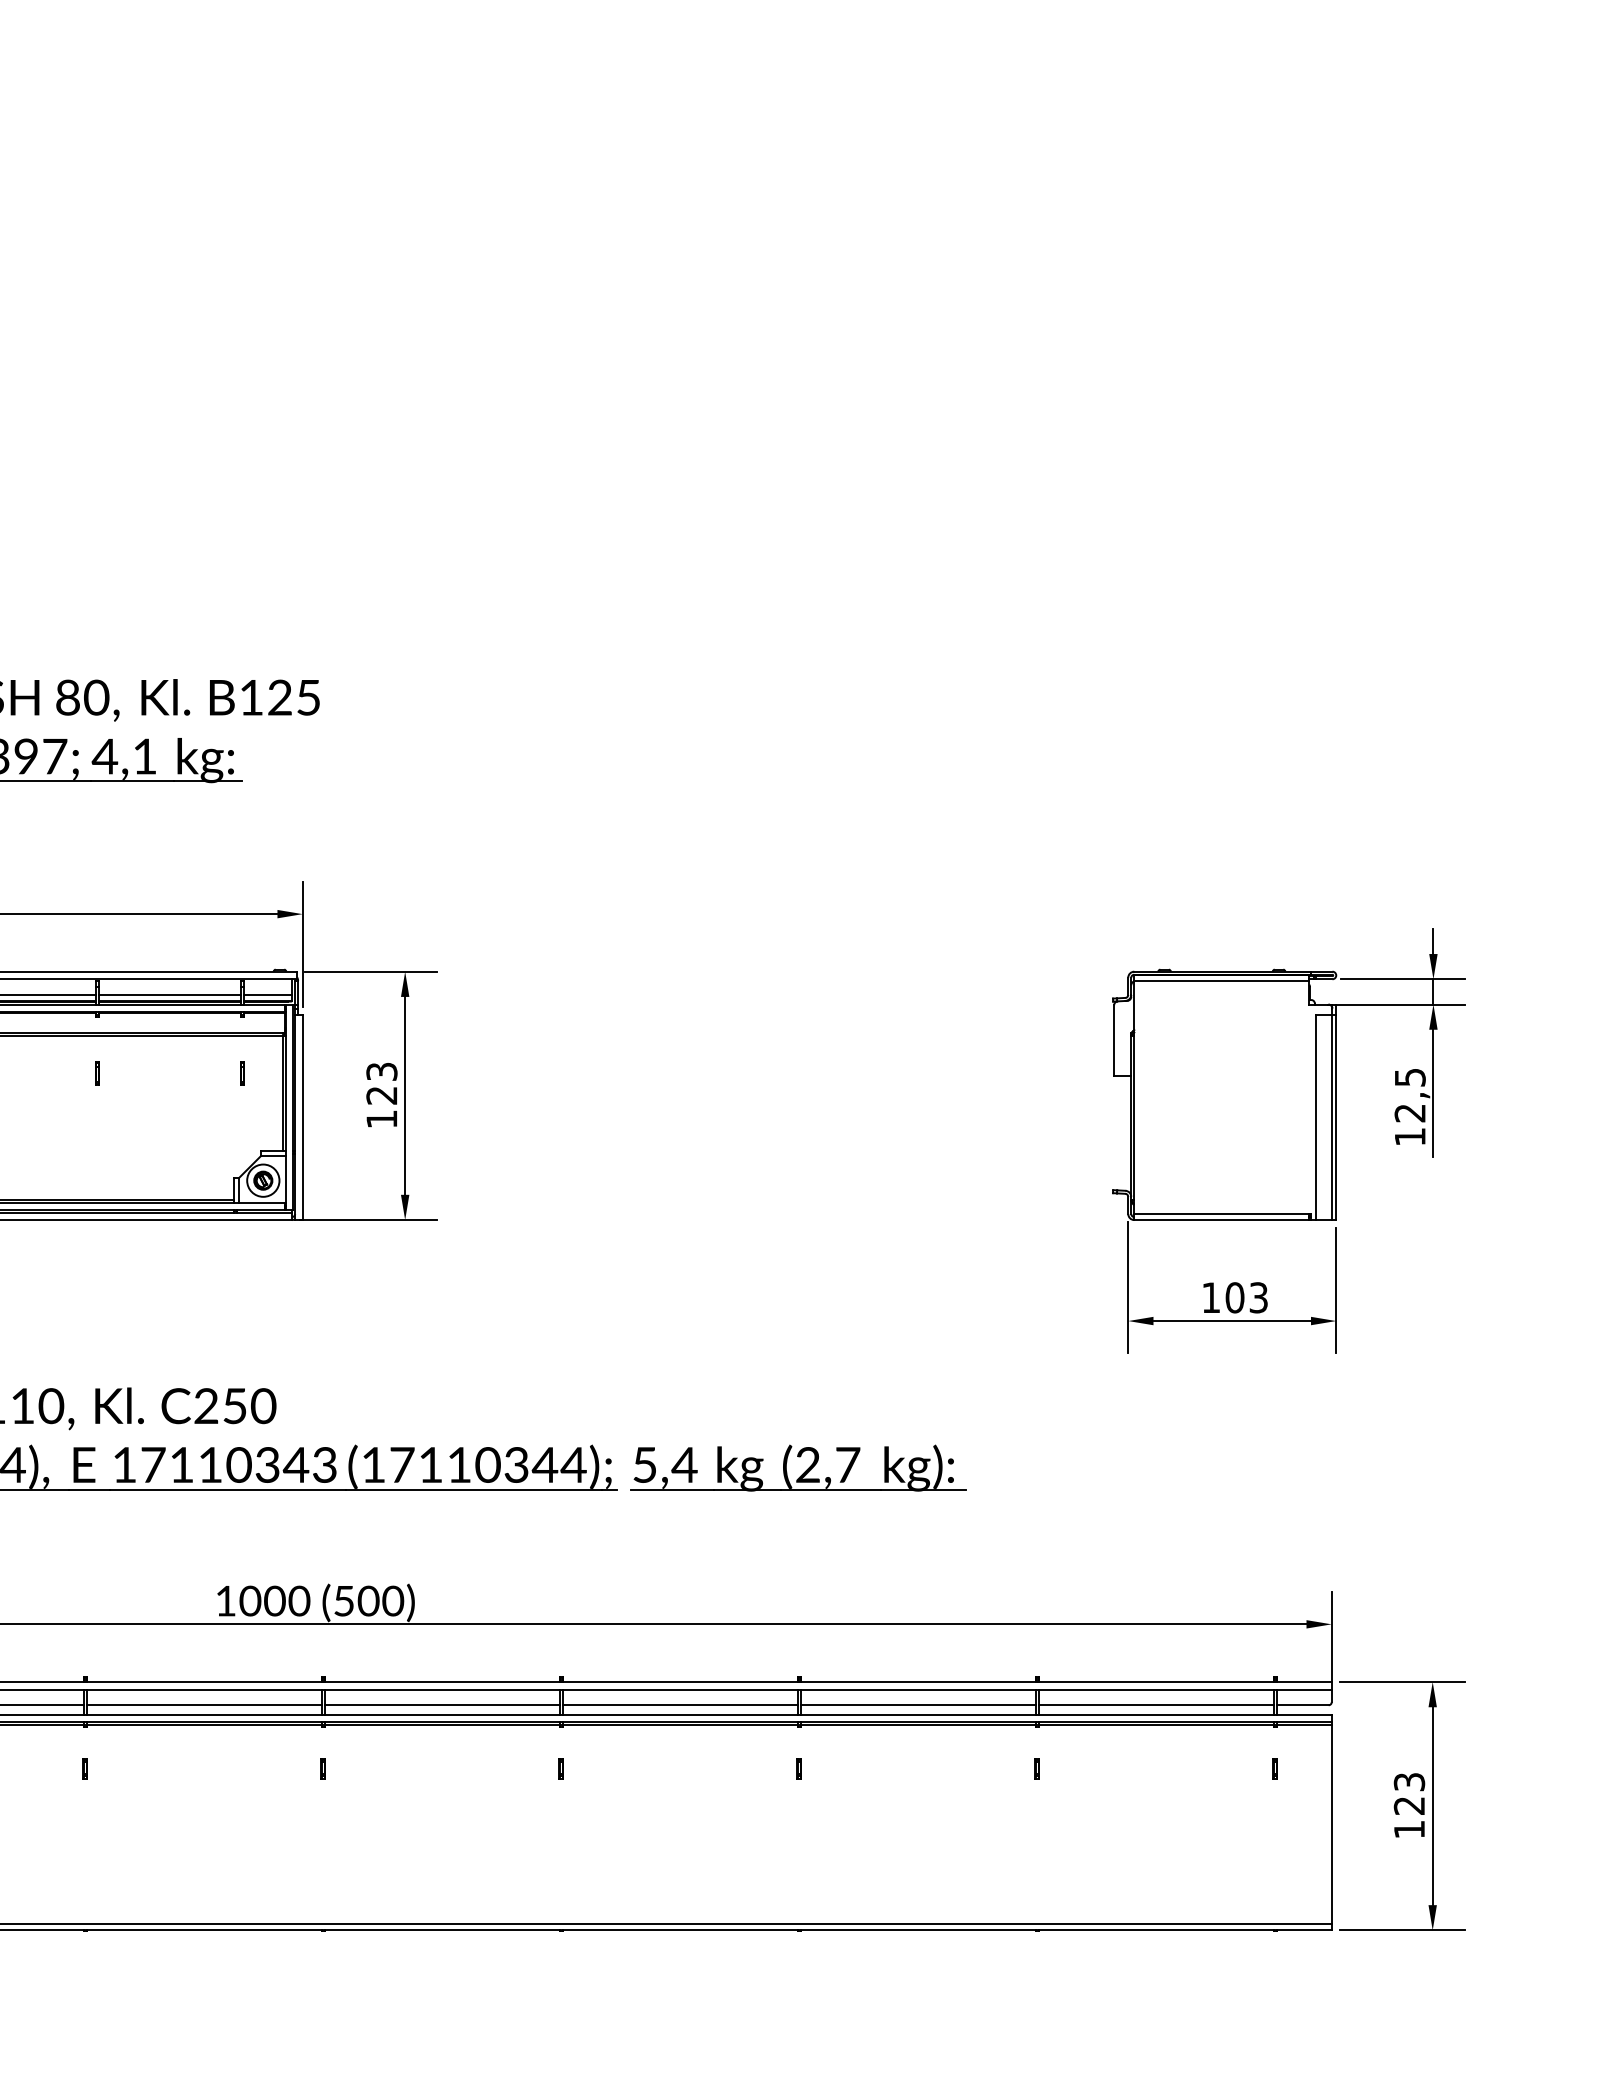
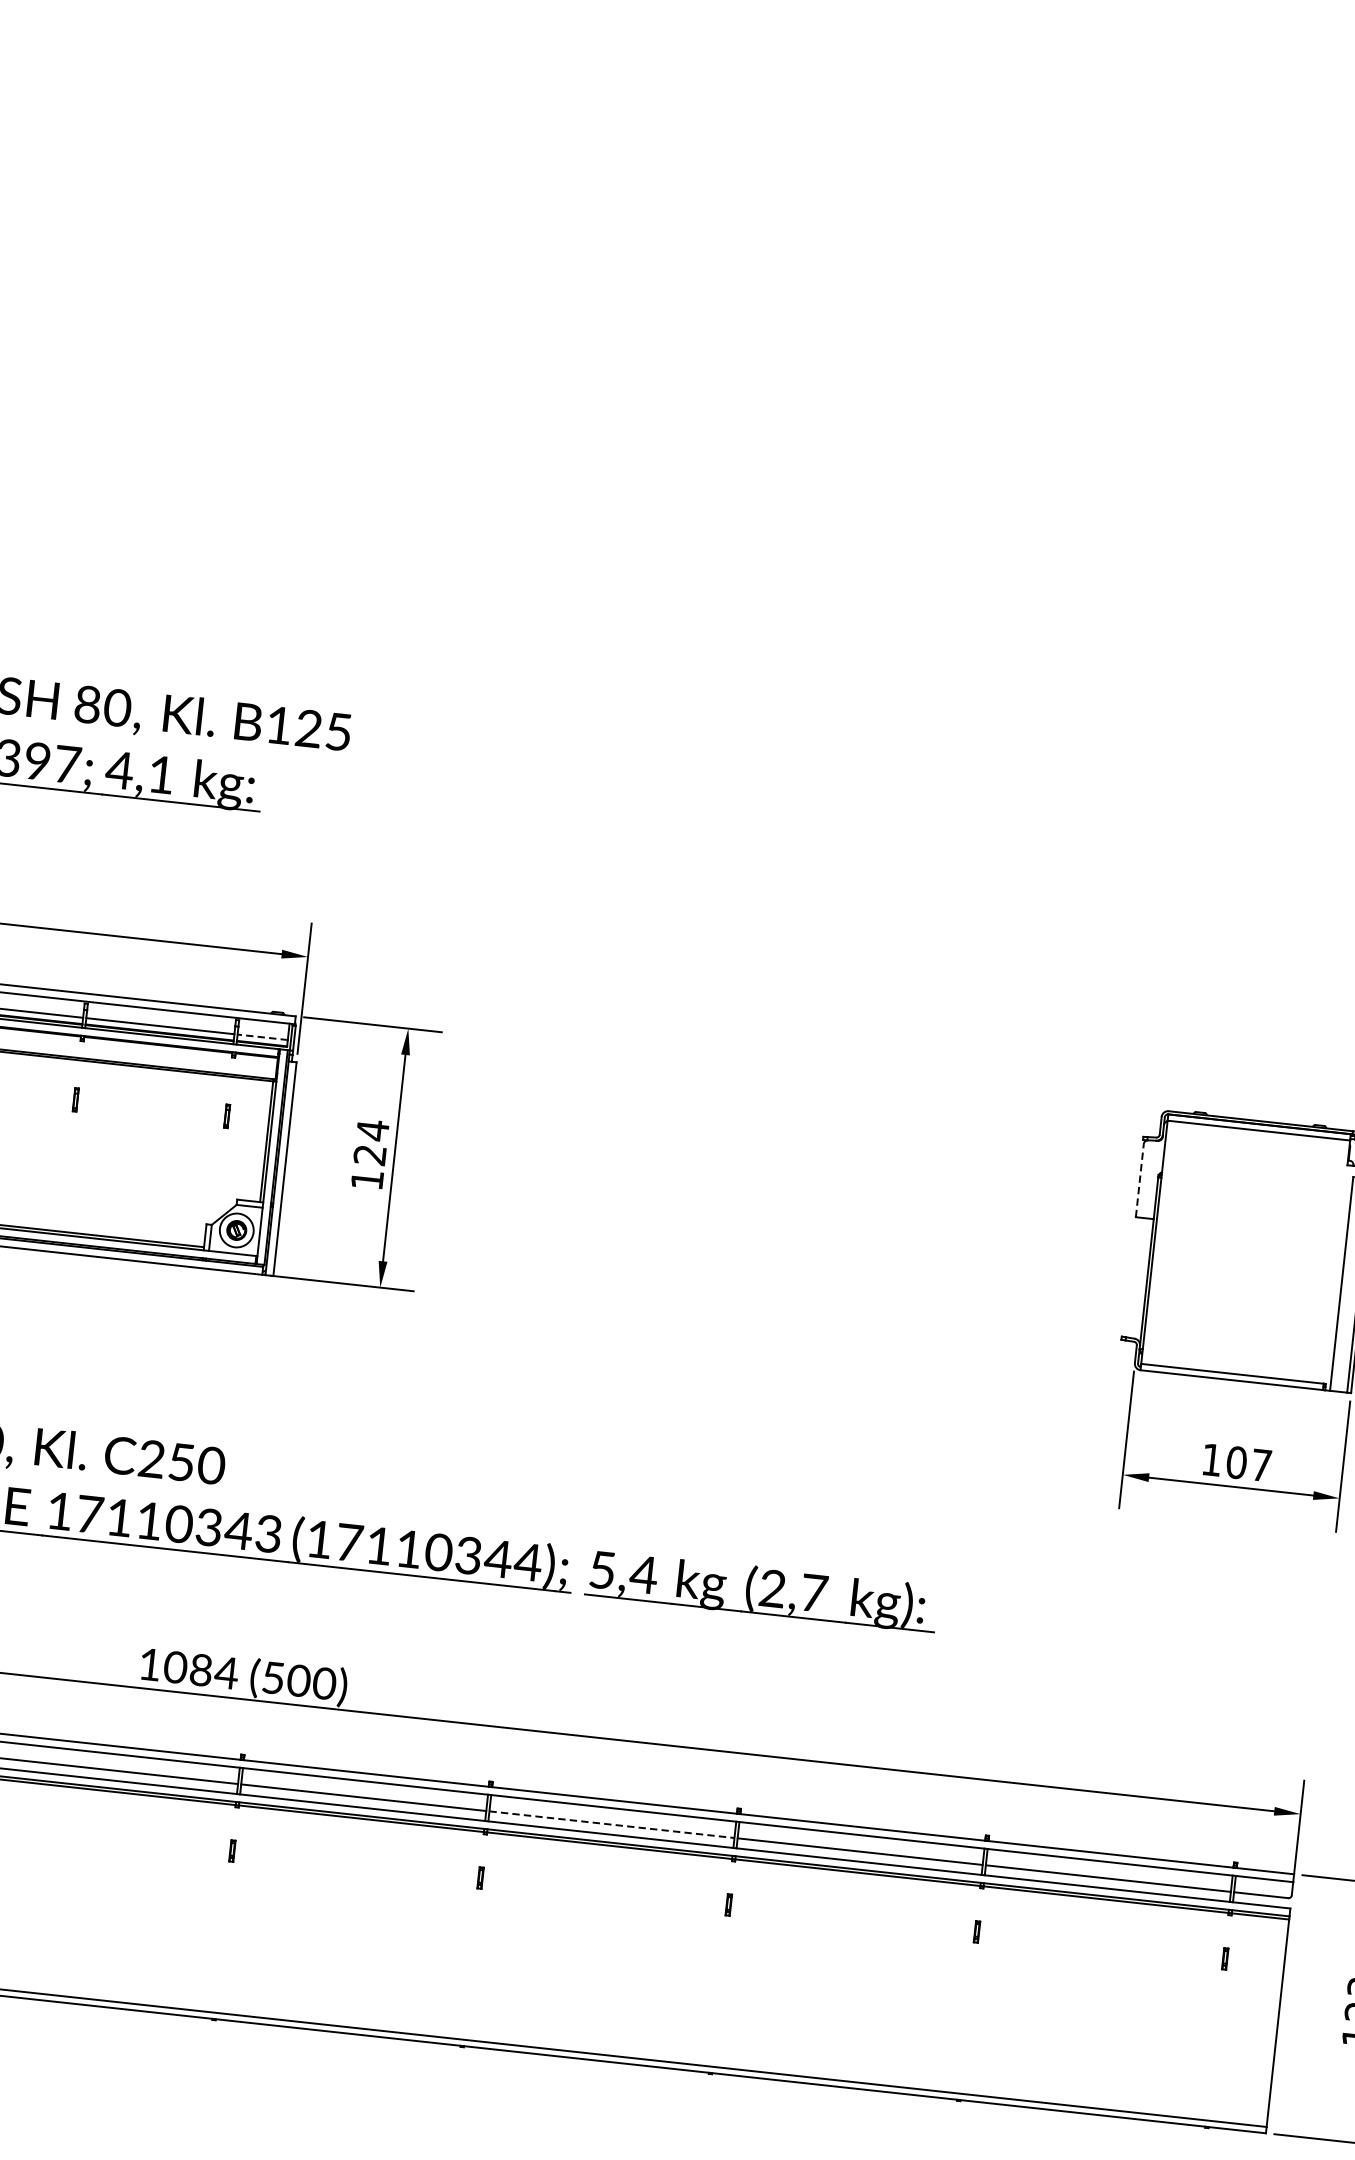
line: (267, 994) -> (262, 1036), solid -> dashed
line: (1114, 1039) -> (1140, 1179), solid -> dashed
text: (381, 1071) -> (372, 1130), 123 -> 124
text: (1258, 1297) -> (1261, 1465), 103 -> 107
text: (287, 1600) -> (214, 1670), 1000 -> 1084
line: (680, 1705) -> (612, 1824), solid -> dashed

